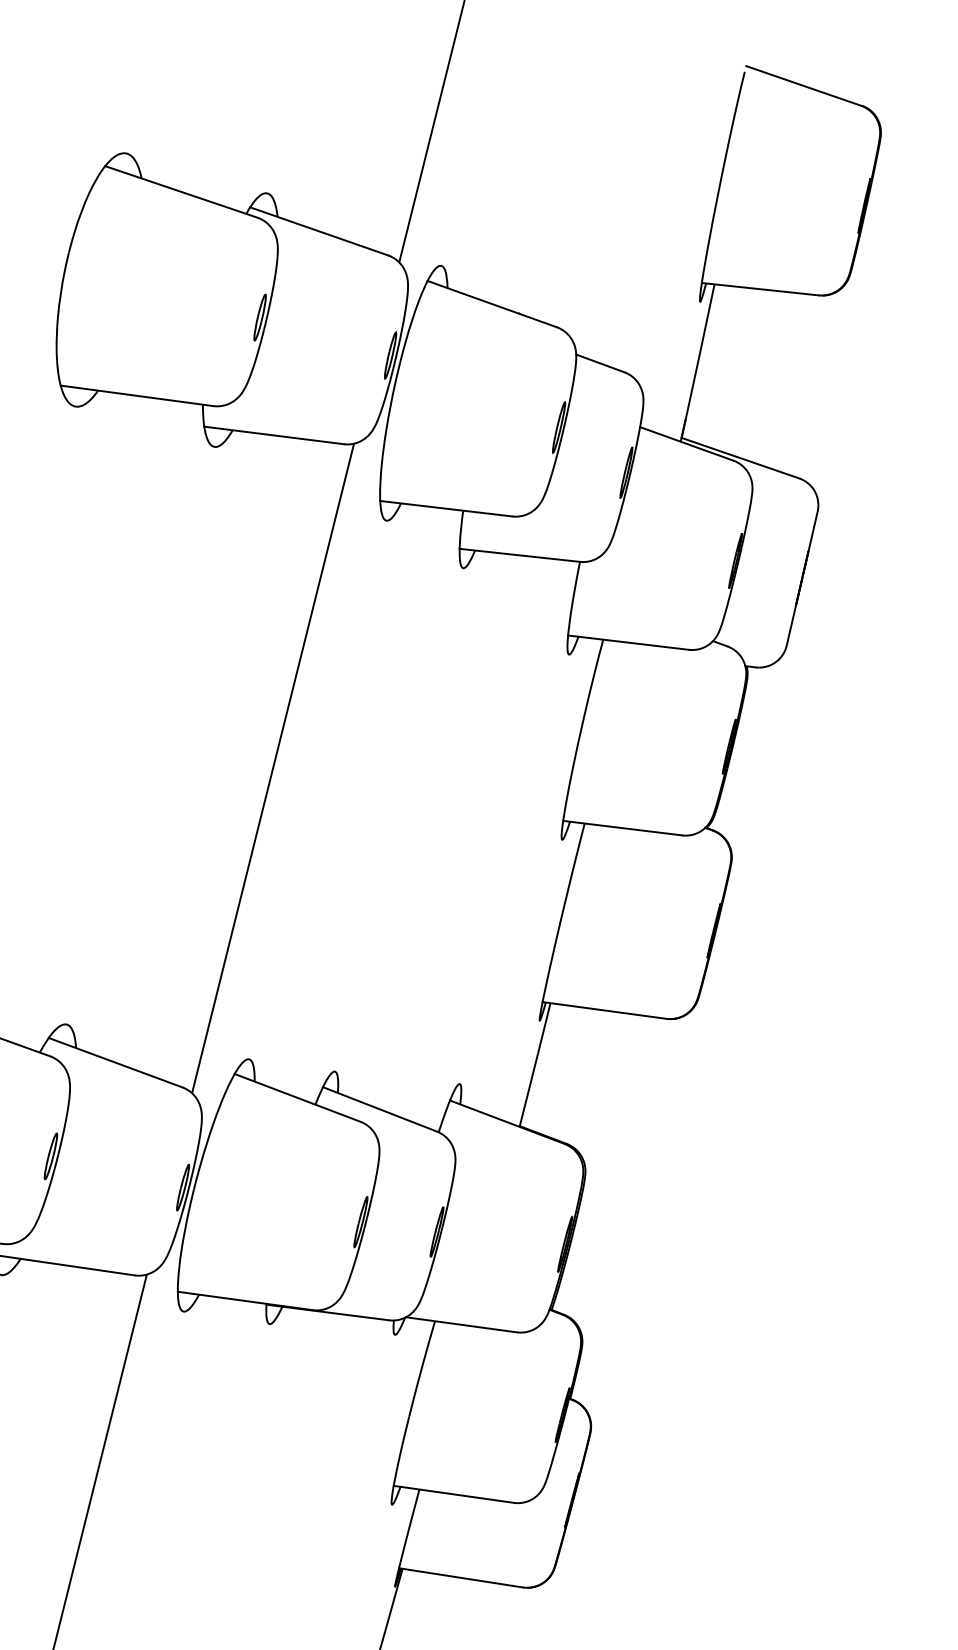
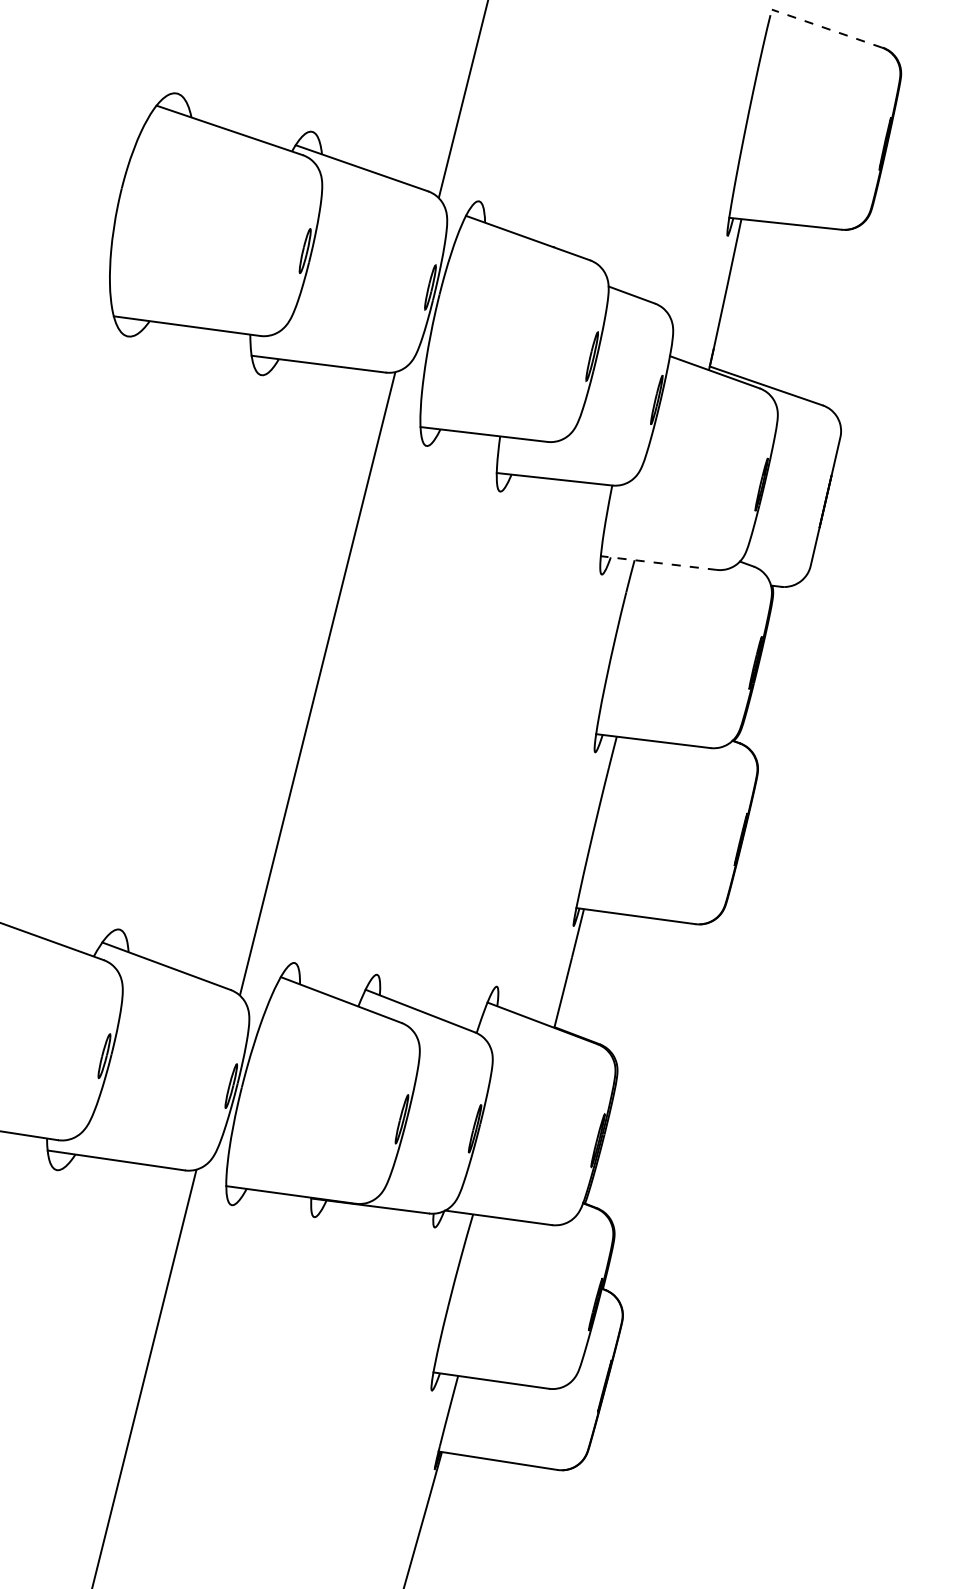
line: (803, 85) -> (826, 28), solid -> dashed
line: (628, 643) -> (658, 563), solid -> dashed

